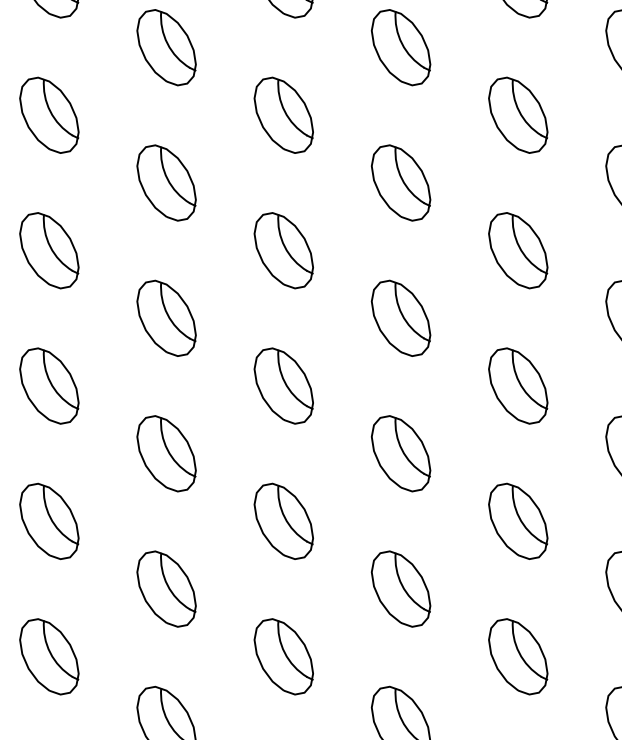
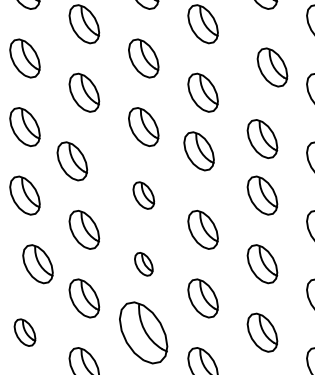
part: (518, 115) -> (272, 67), moved
part: (518, 249) -> (262, 138), moved
part: (166, 318) -> (72, 161), moved
part: (399, 318) -> (198, 151), moved
part: (283, 385) -> (143, 195), size x0.7
part: (48, 522) -> (37, 264), moved
part: (283, 522) -> (143, 264), size x0.6
part: (48, 656) -> (24, 332), size x0.7
part: (283, 656) -> (143, 332), size x1.6

